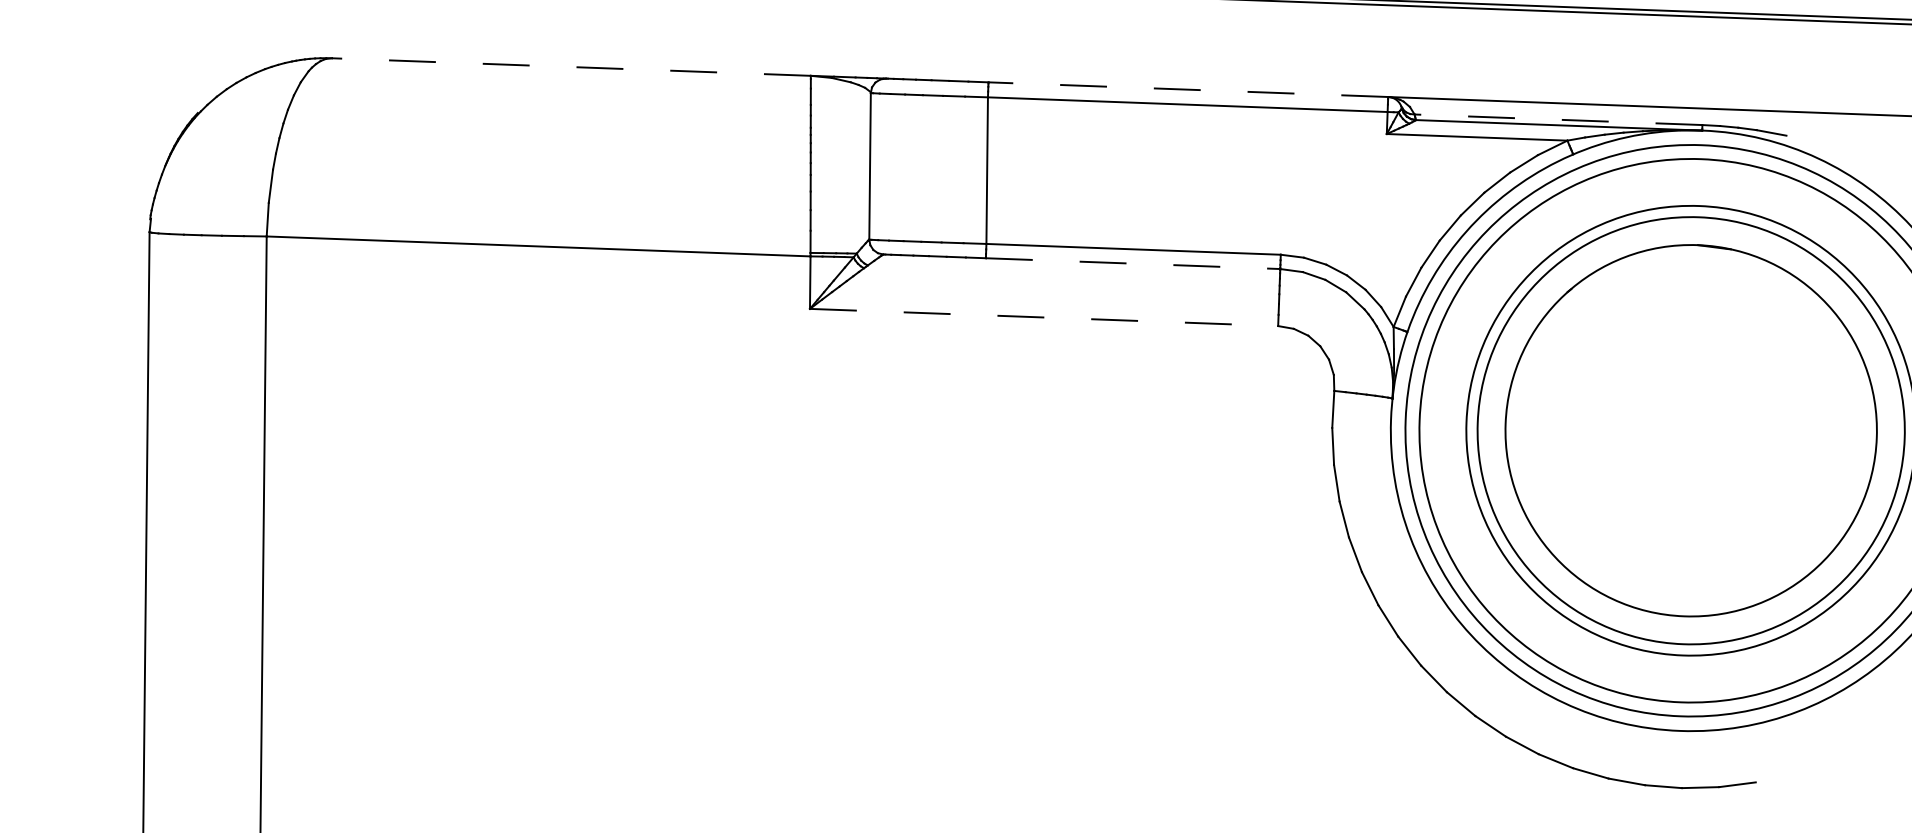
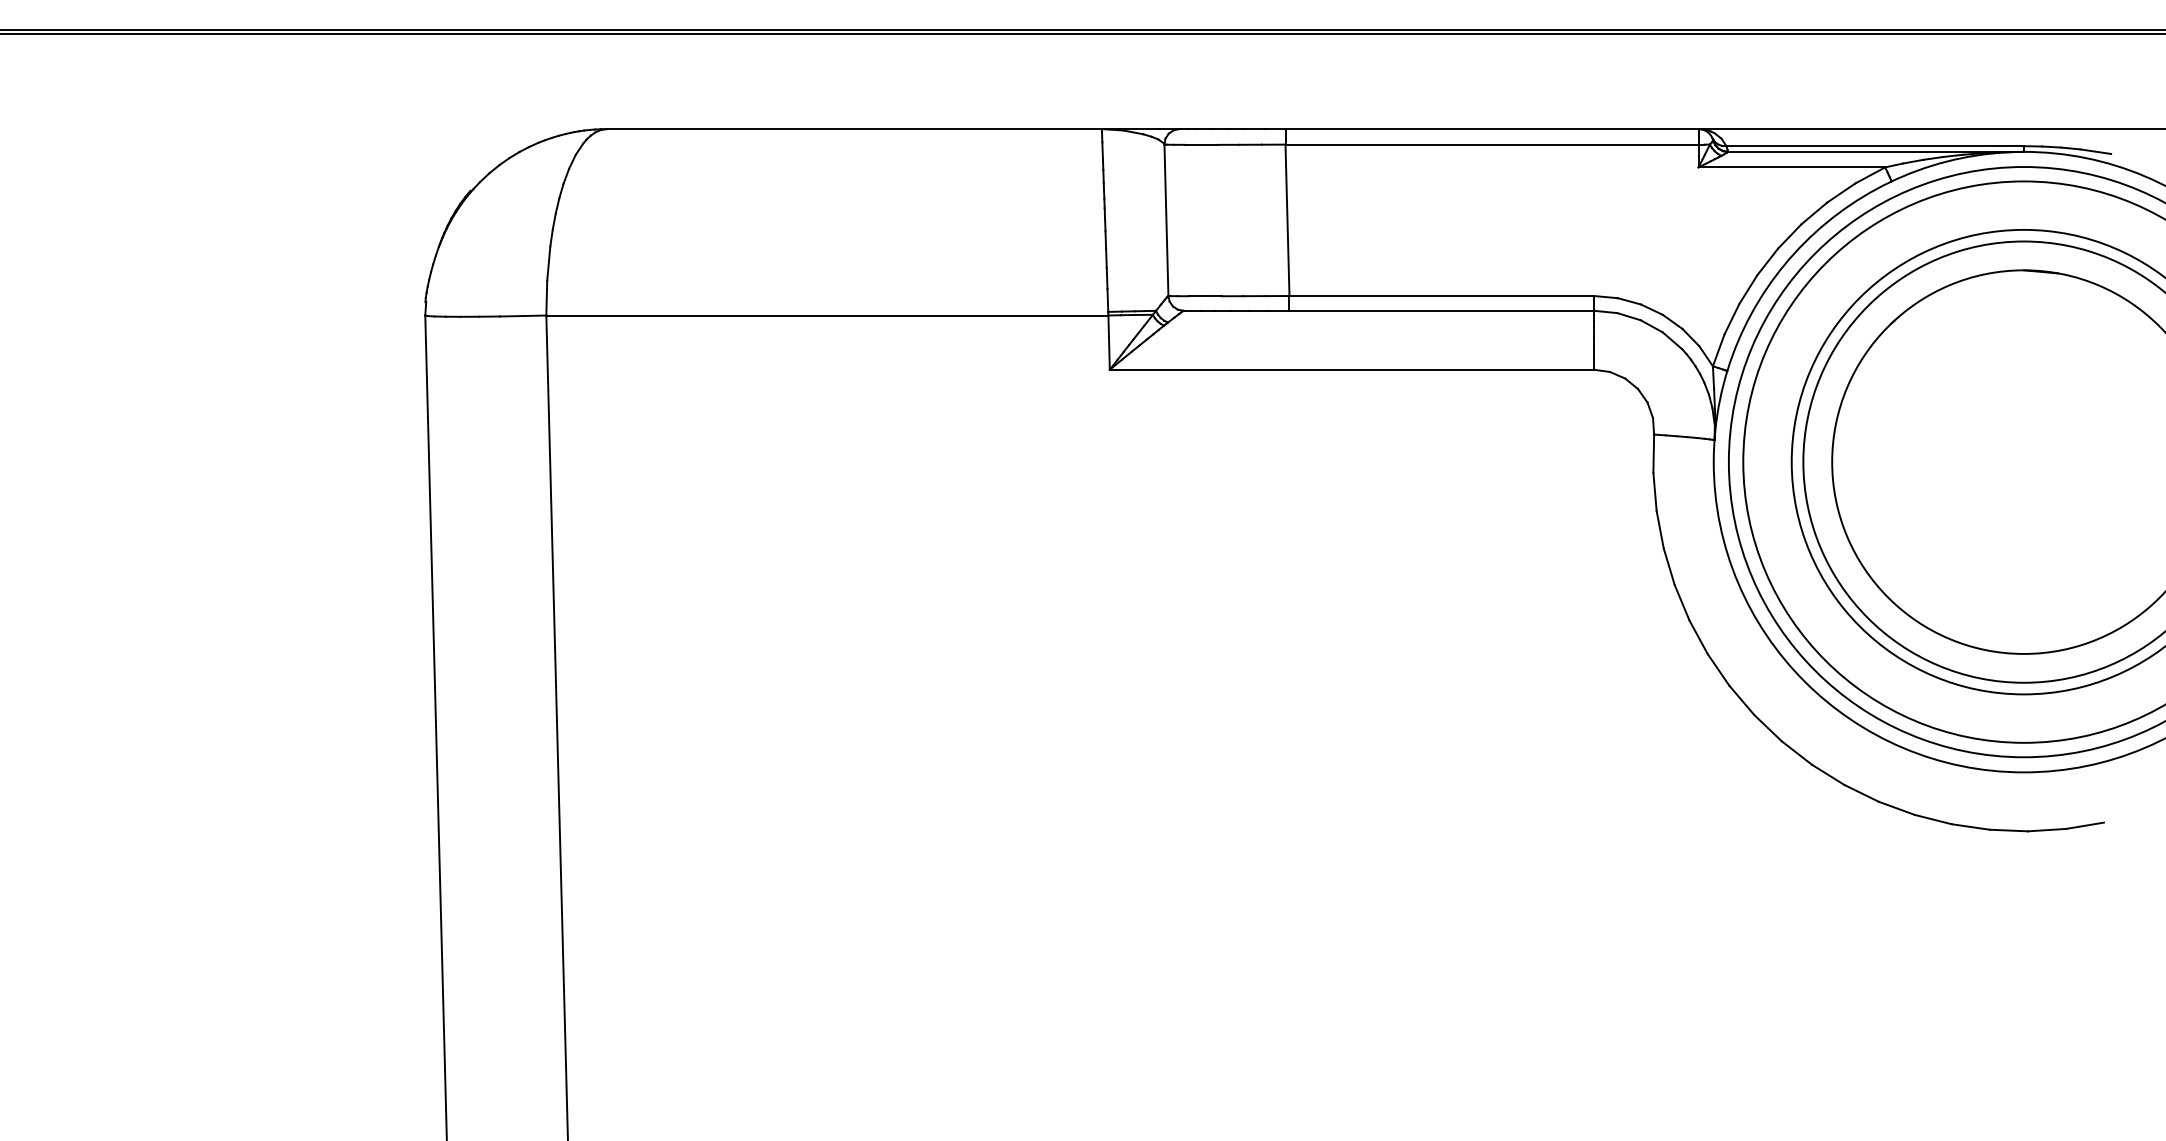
line: (570, 67) -> (853, 129), dashed -> solid
line: (1188, 90) -> (1492, 129), dashed -> solid
line: (1558, 120) -> (1875, 146), dashed -> solid
line: (1133, 263) -> (1442, 310), dashed -> solid
line: (1043, 317) -> (1351, 369), dashed -> solid

